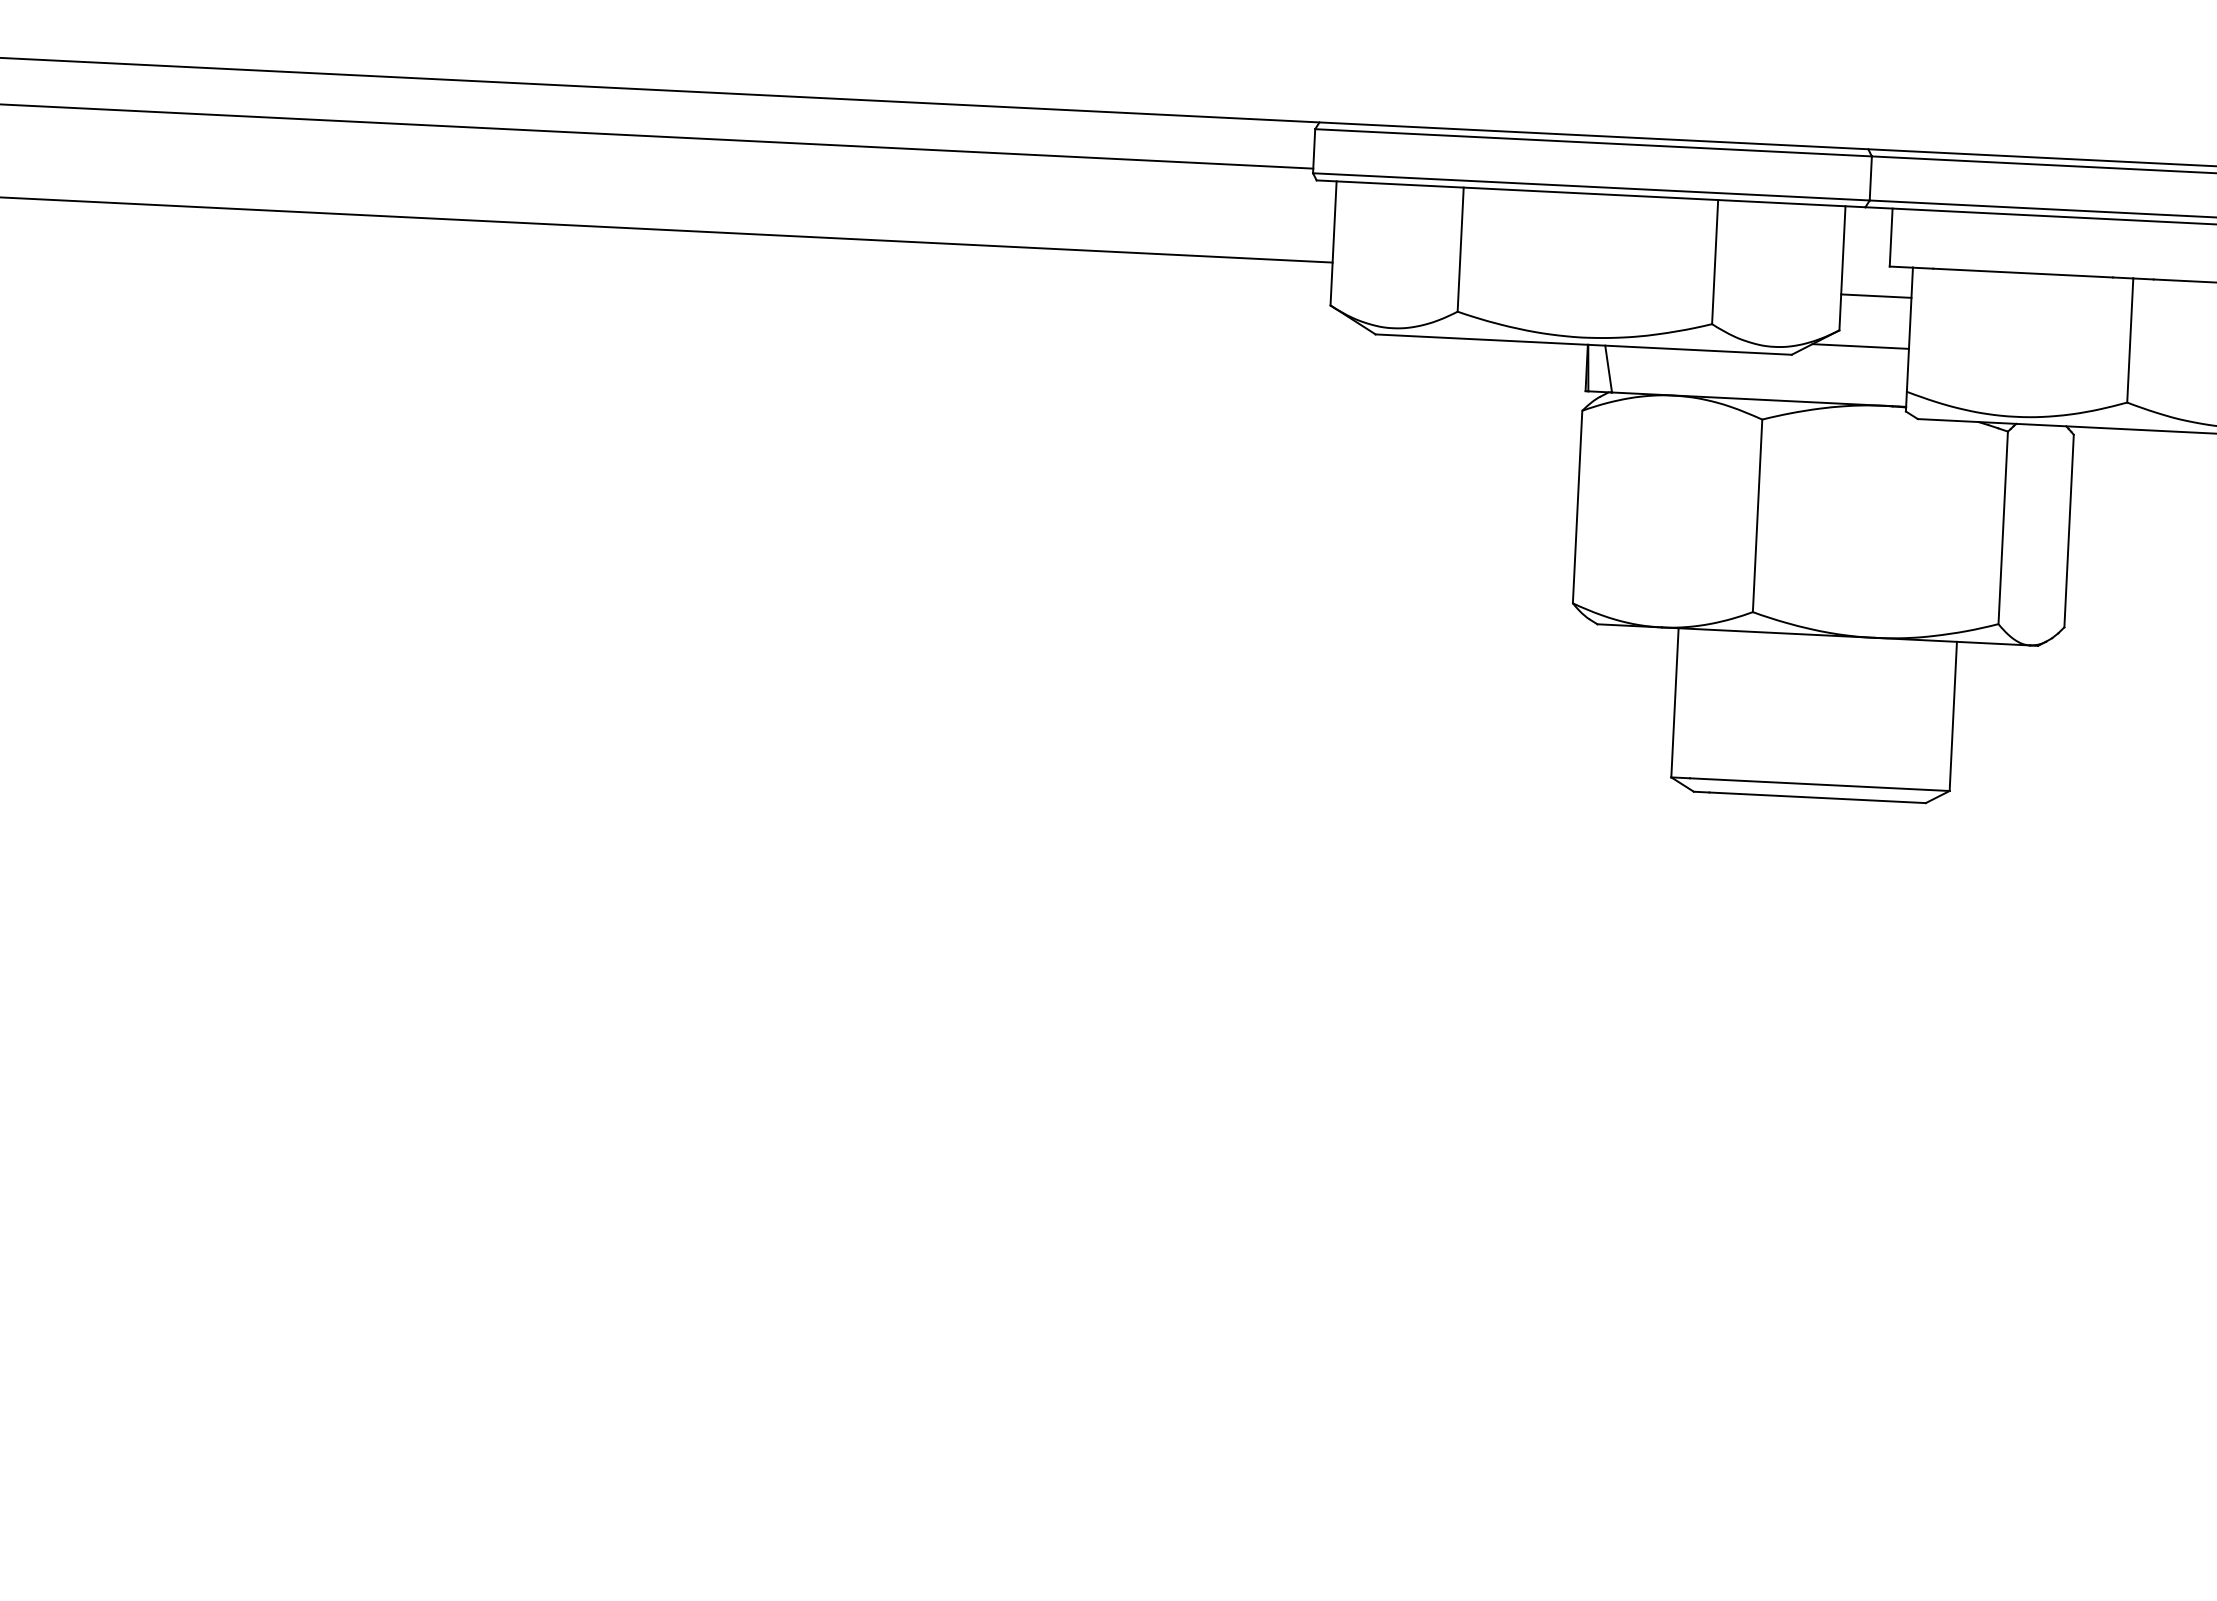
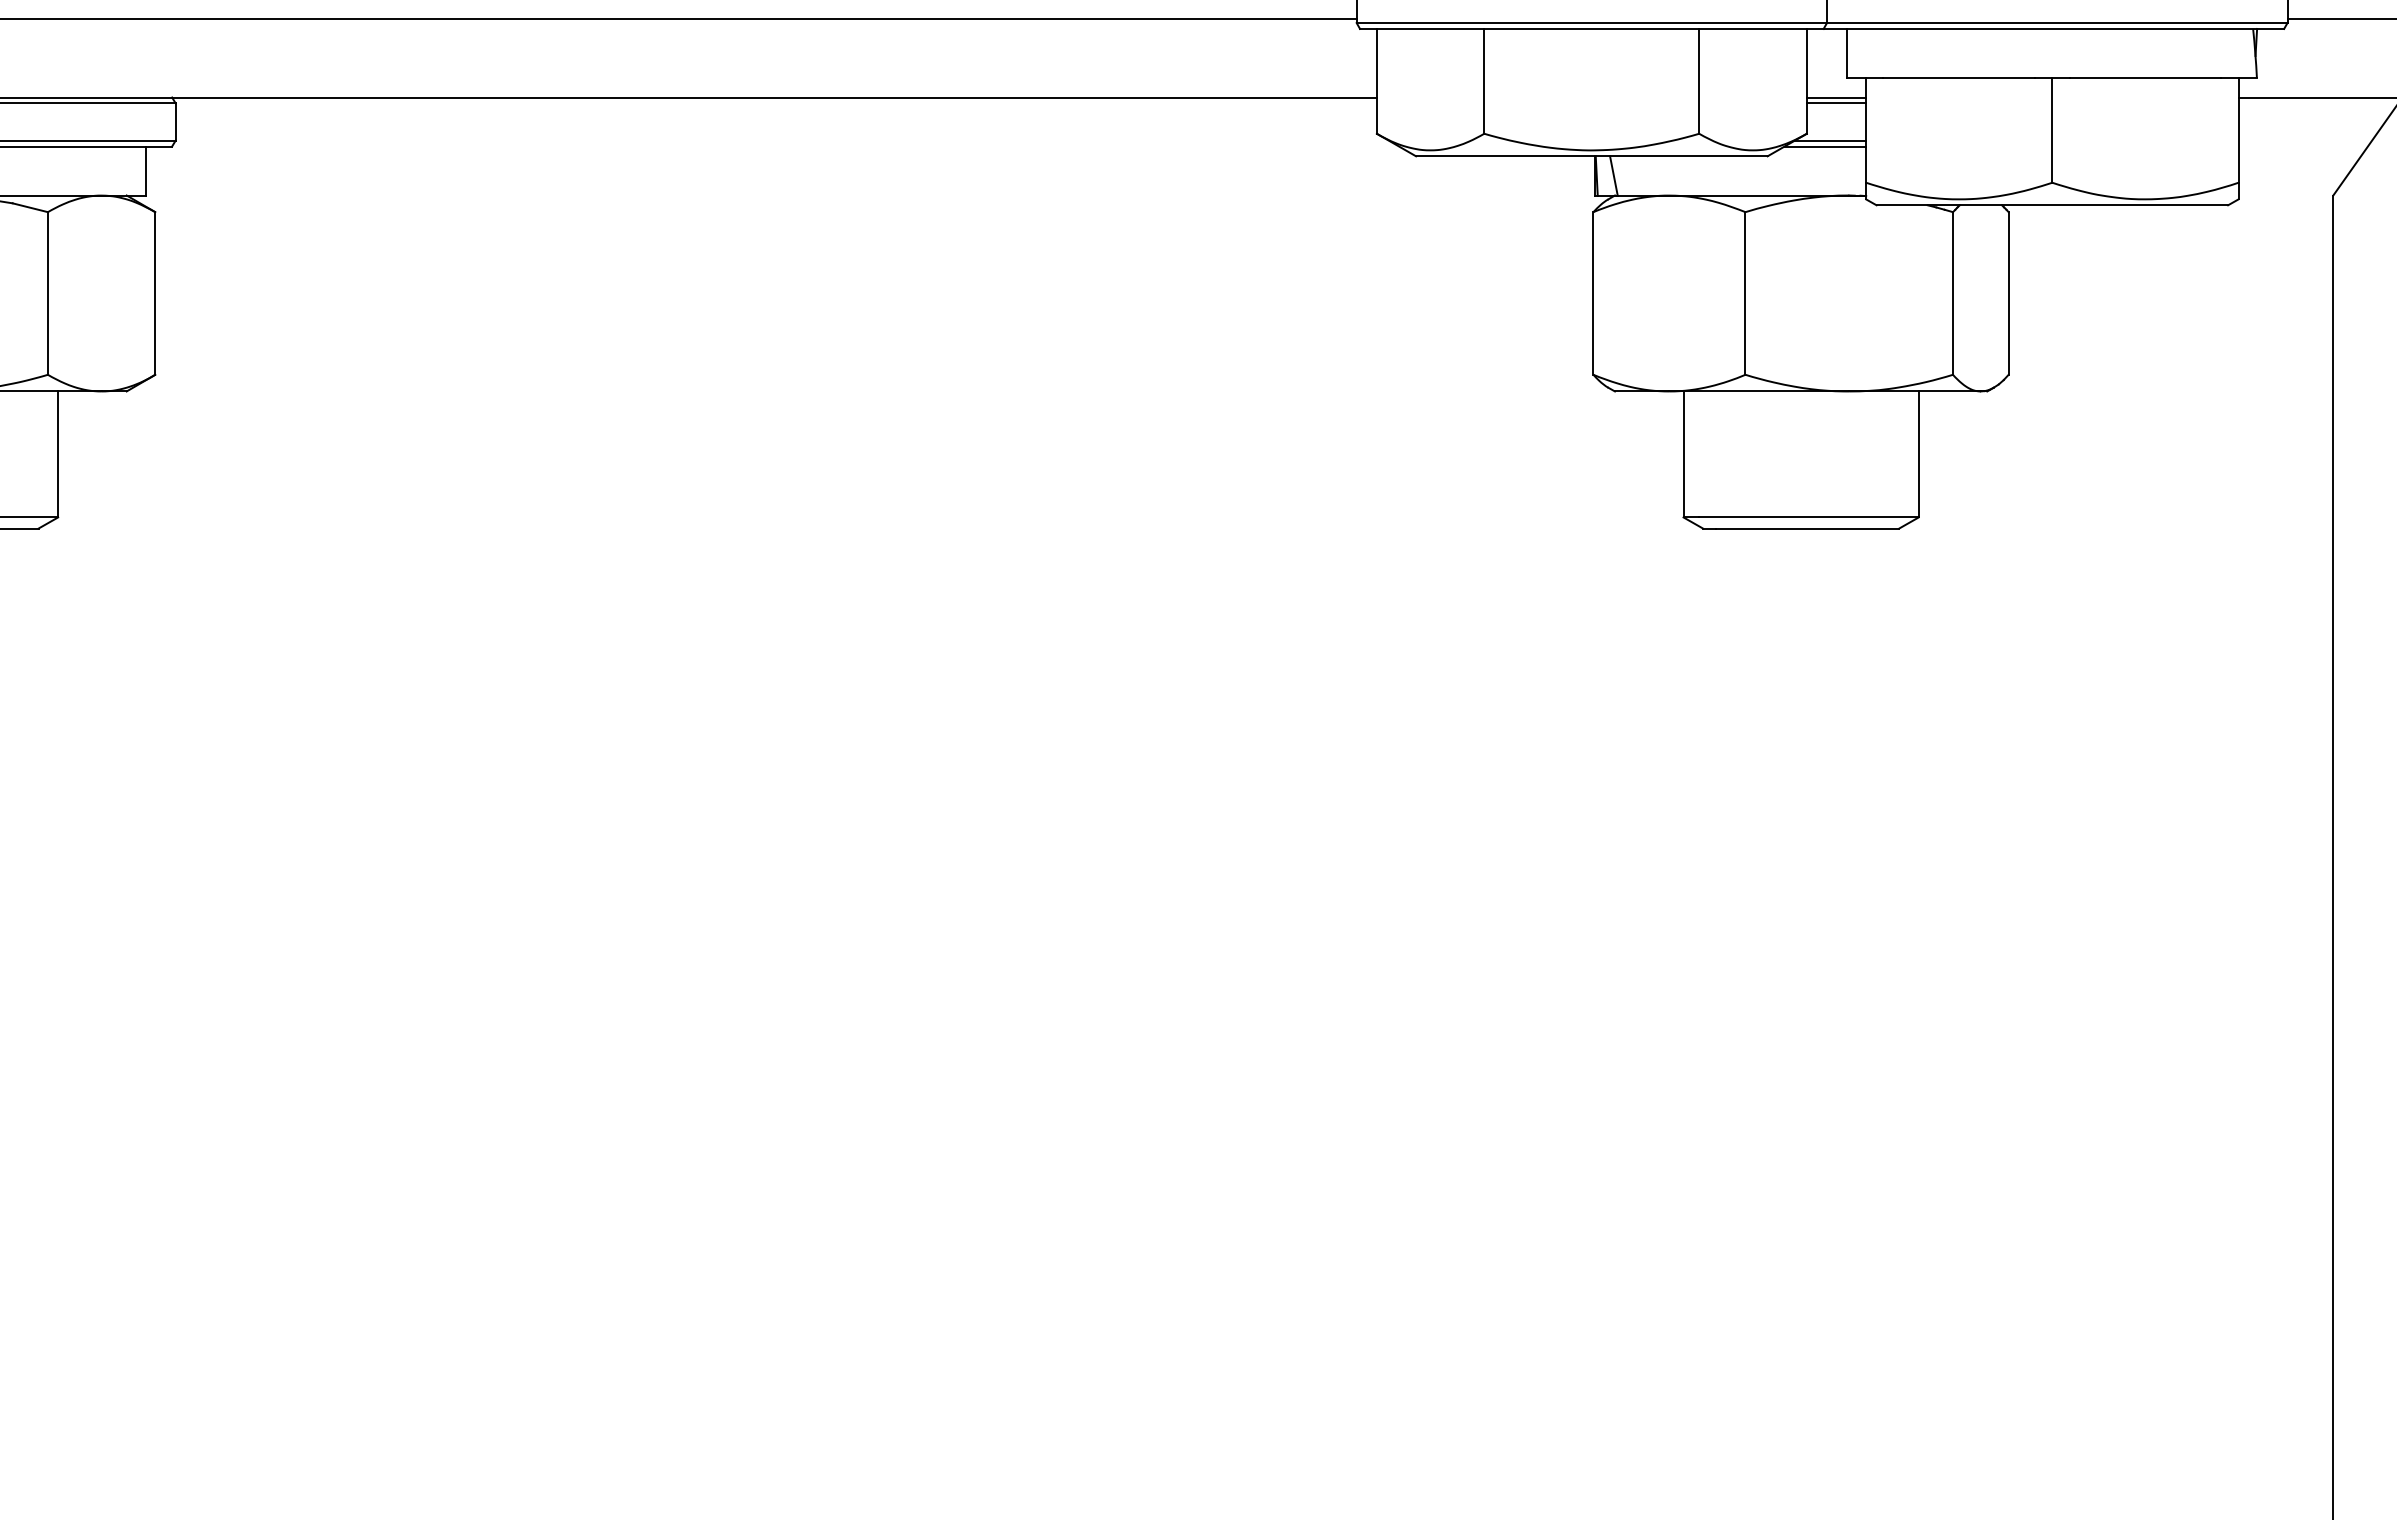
line: (1876, 289) -> (1836, 97), added
line: (1867, 339) -> (1830, 140), added

